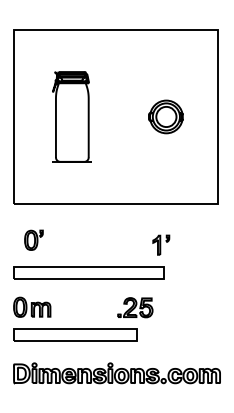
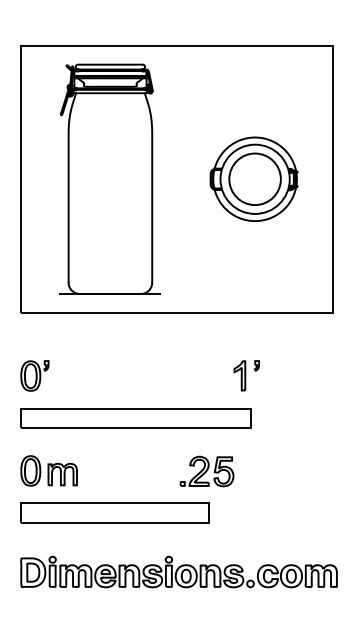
part: (72, 116) -> (110, 178), size x1.67
part: (165, 116) -> (253, 178), size x1.67
part: (33, 239) -> (34, 374), moved

